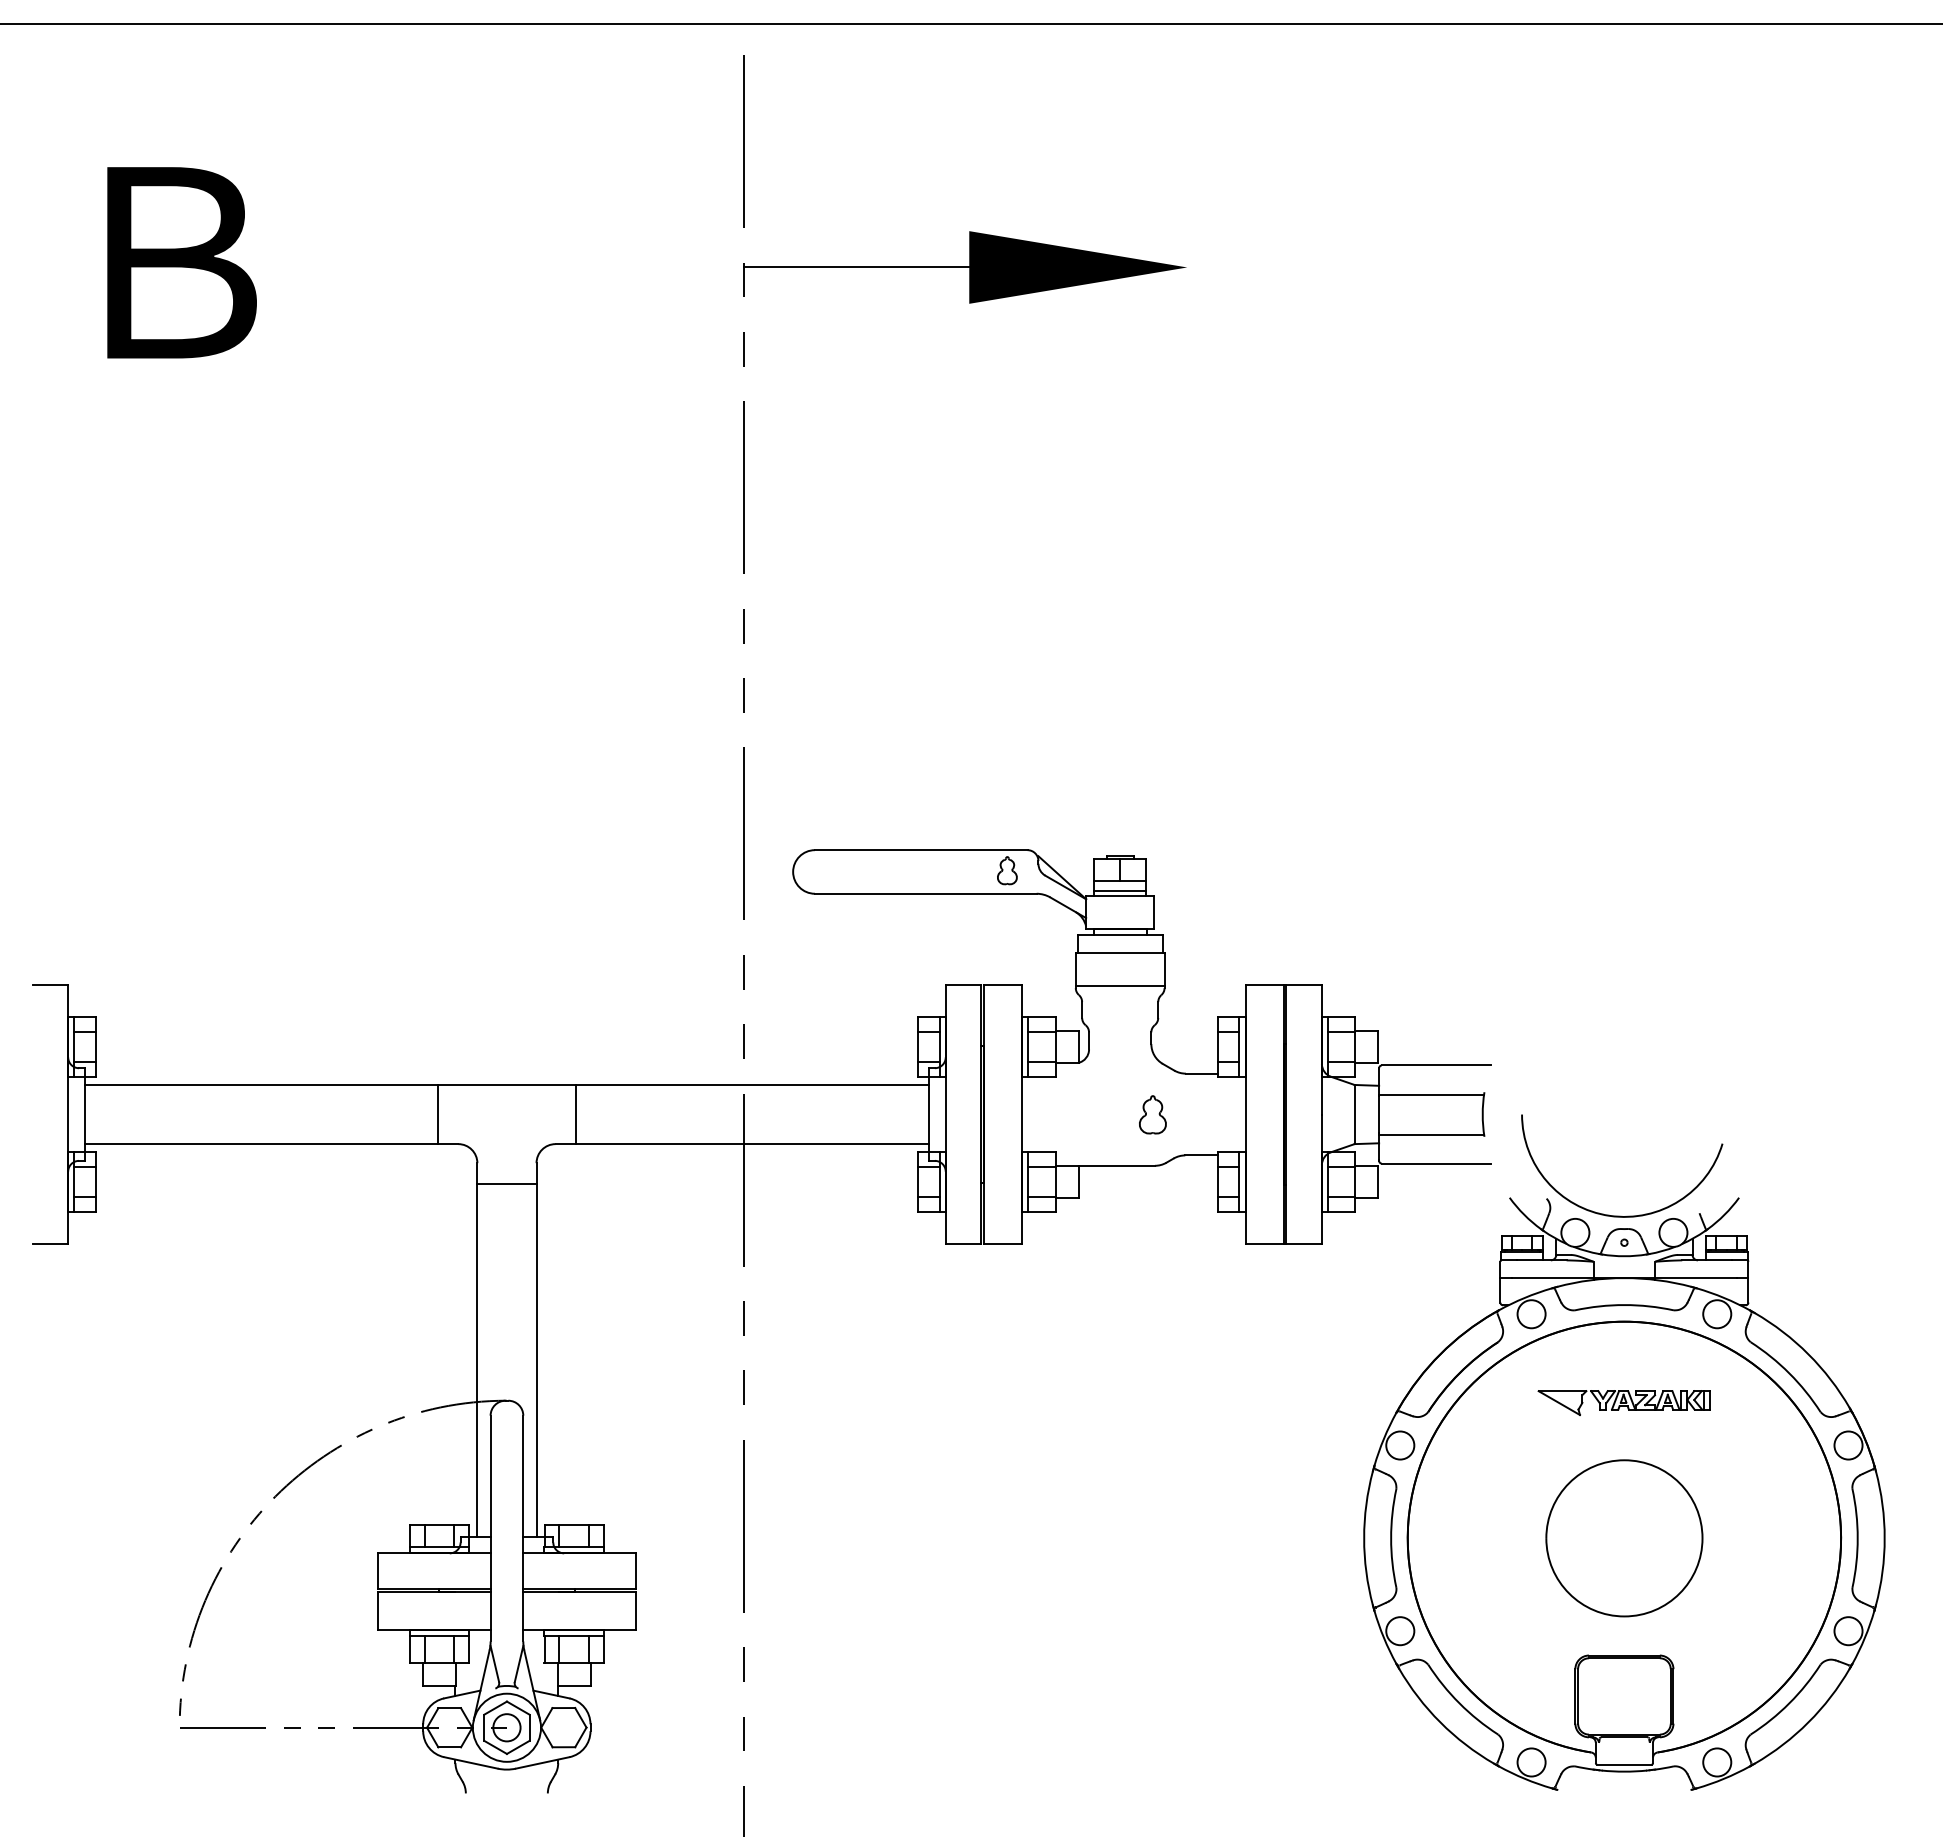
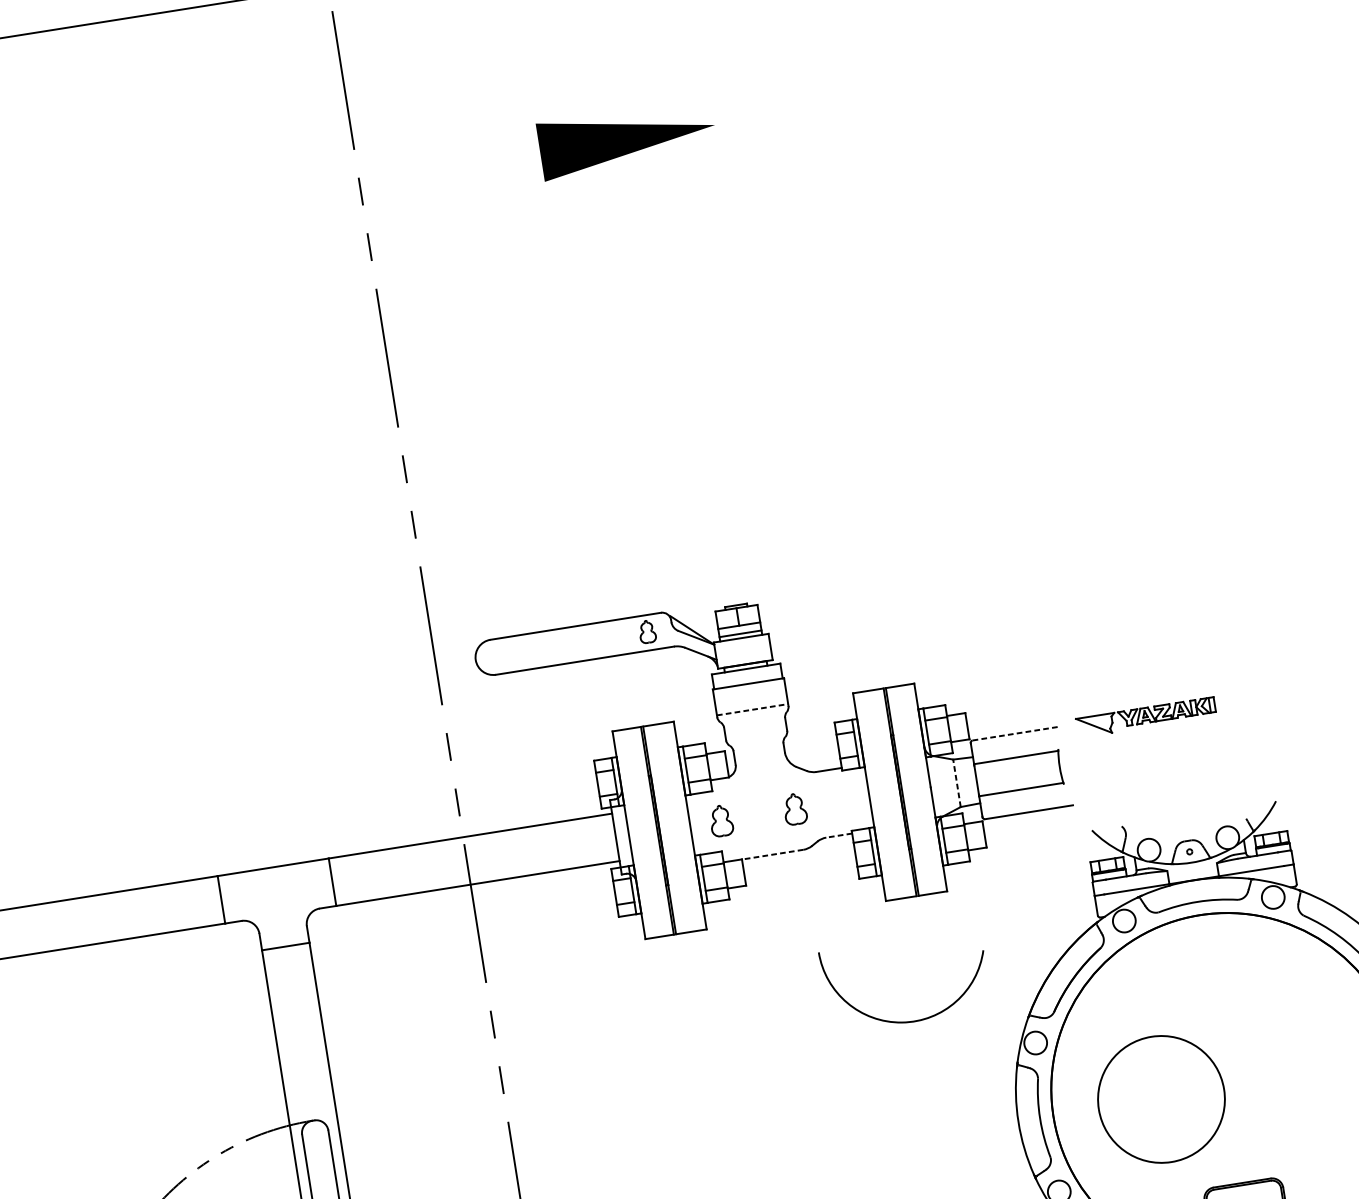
line: (856, 267) -> (449, 167), removed
line: (1120, 985) -> (752, 709), solid -> dashed
line: (1436, 1065) -> (1016, 733), solid -> dashed
part: (1060, 1114) -> (721, 820), added
line: (1354, 1114) -> (956, 783), solid -> dashed
line: (1200, 1155) -> (838, 835), solid -> dashed
line: (1116, 1165) -> (772, 854), solid -> dashed
arc: (1621, 1215) -> (911, 1020), moved
part: (1623, 1402) -> (1145, 717), moved
part: (1624, 1538) -> (1161, 1099), moved

